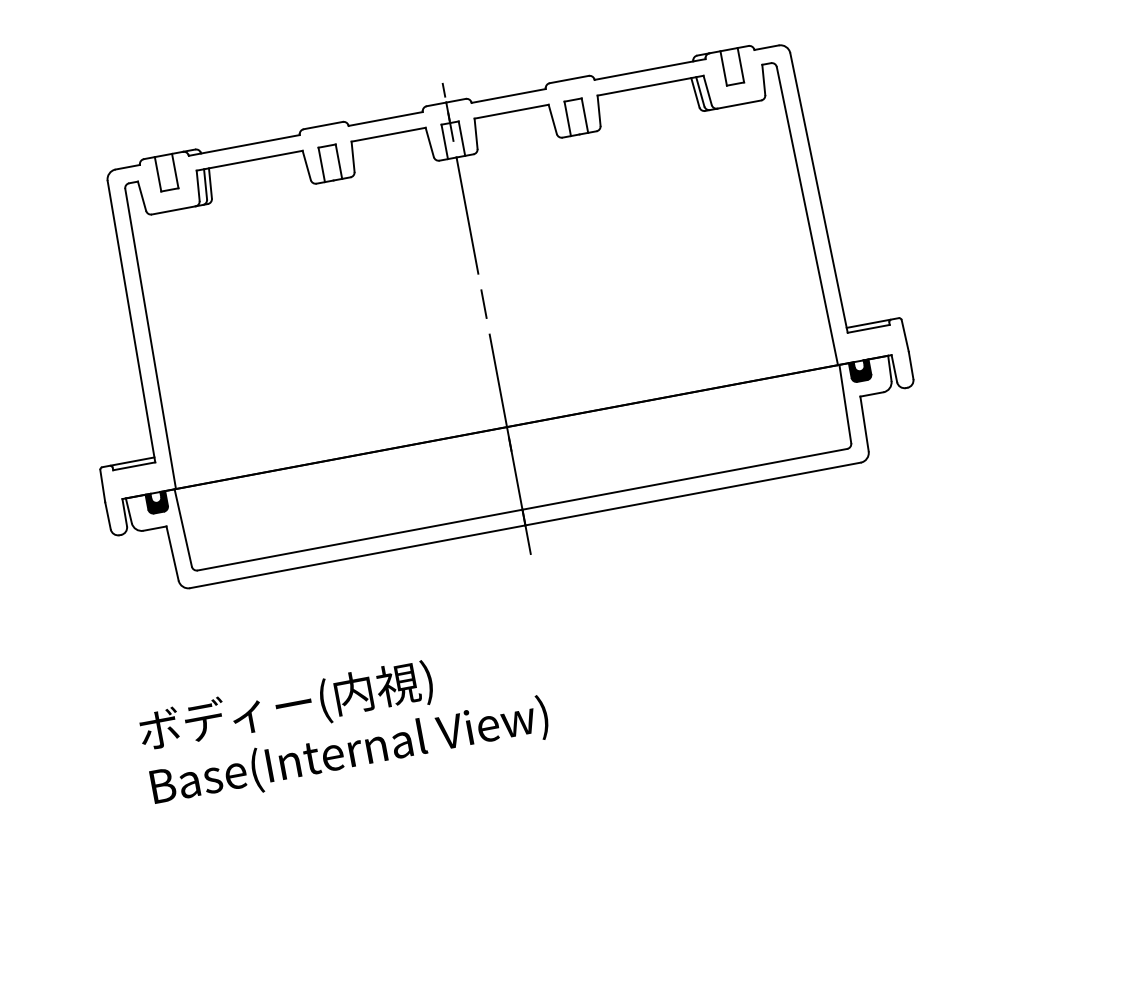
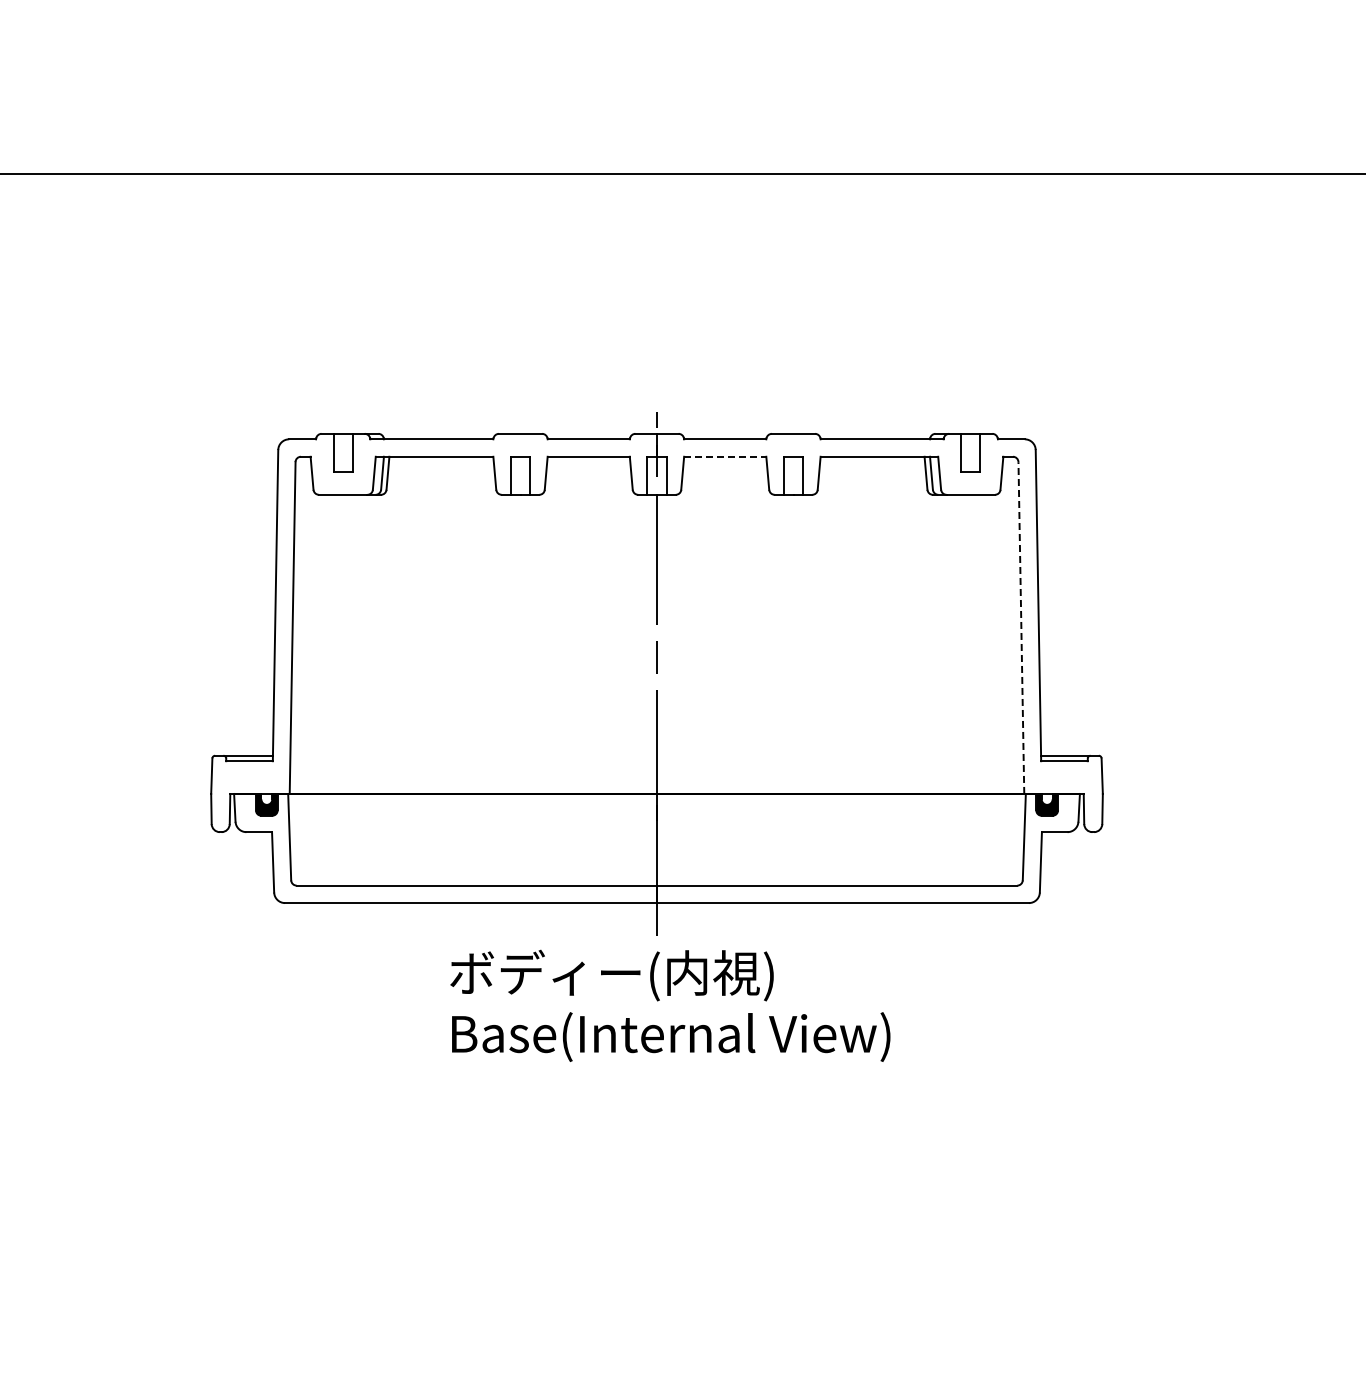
line: (511, 111) -> (725, 456), solid -> dashed
line: (807, 216) -> (1021, 628), solid -> dashed
text: (343, 724) -> (670, 1005), moved

